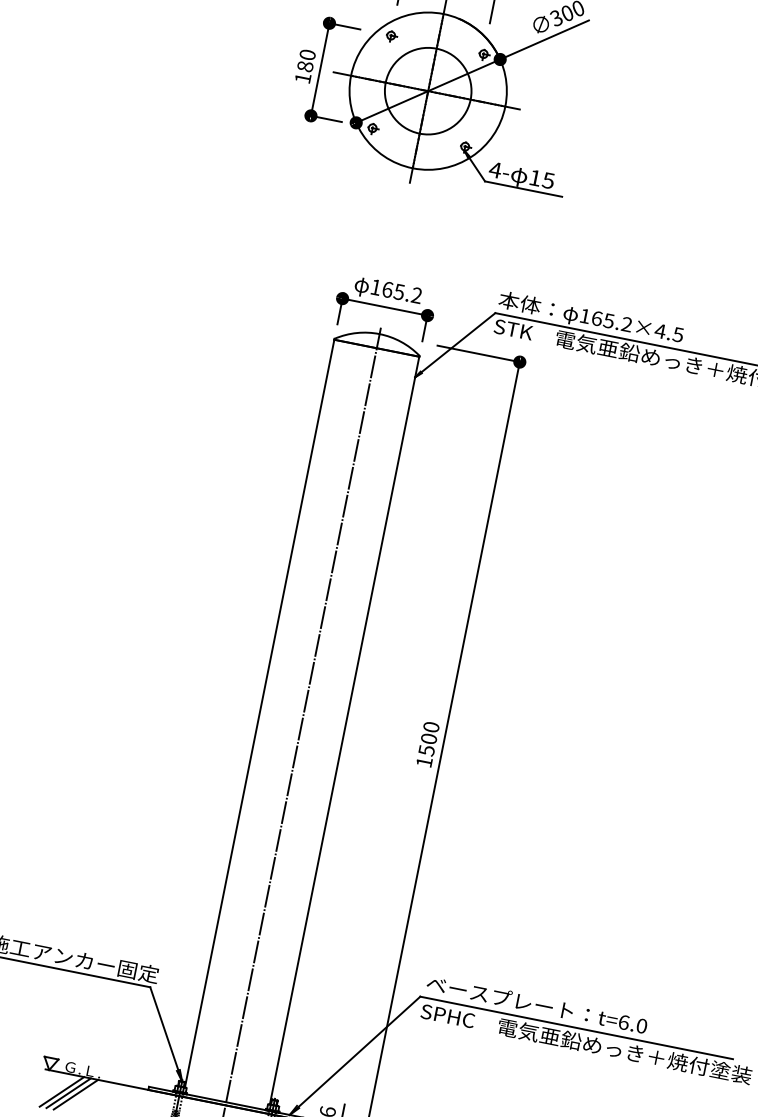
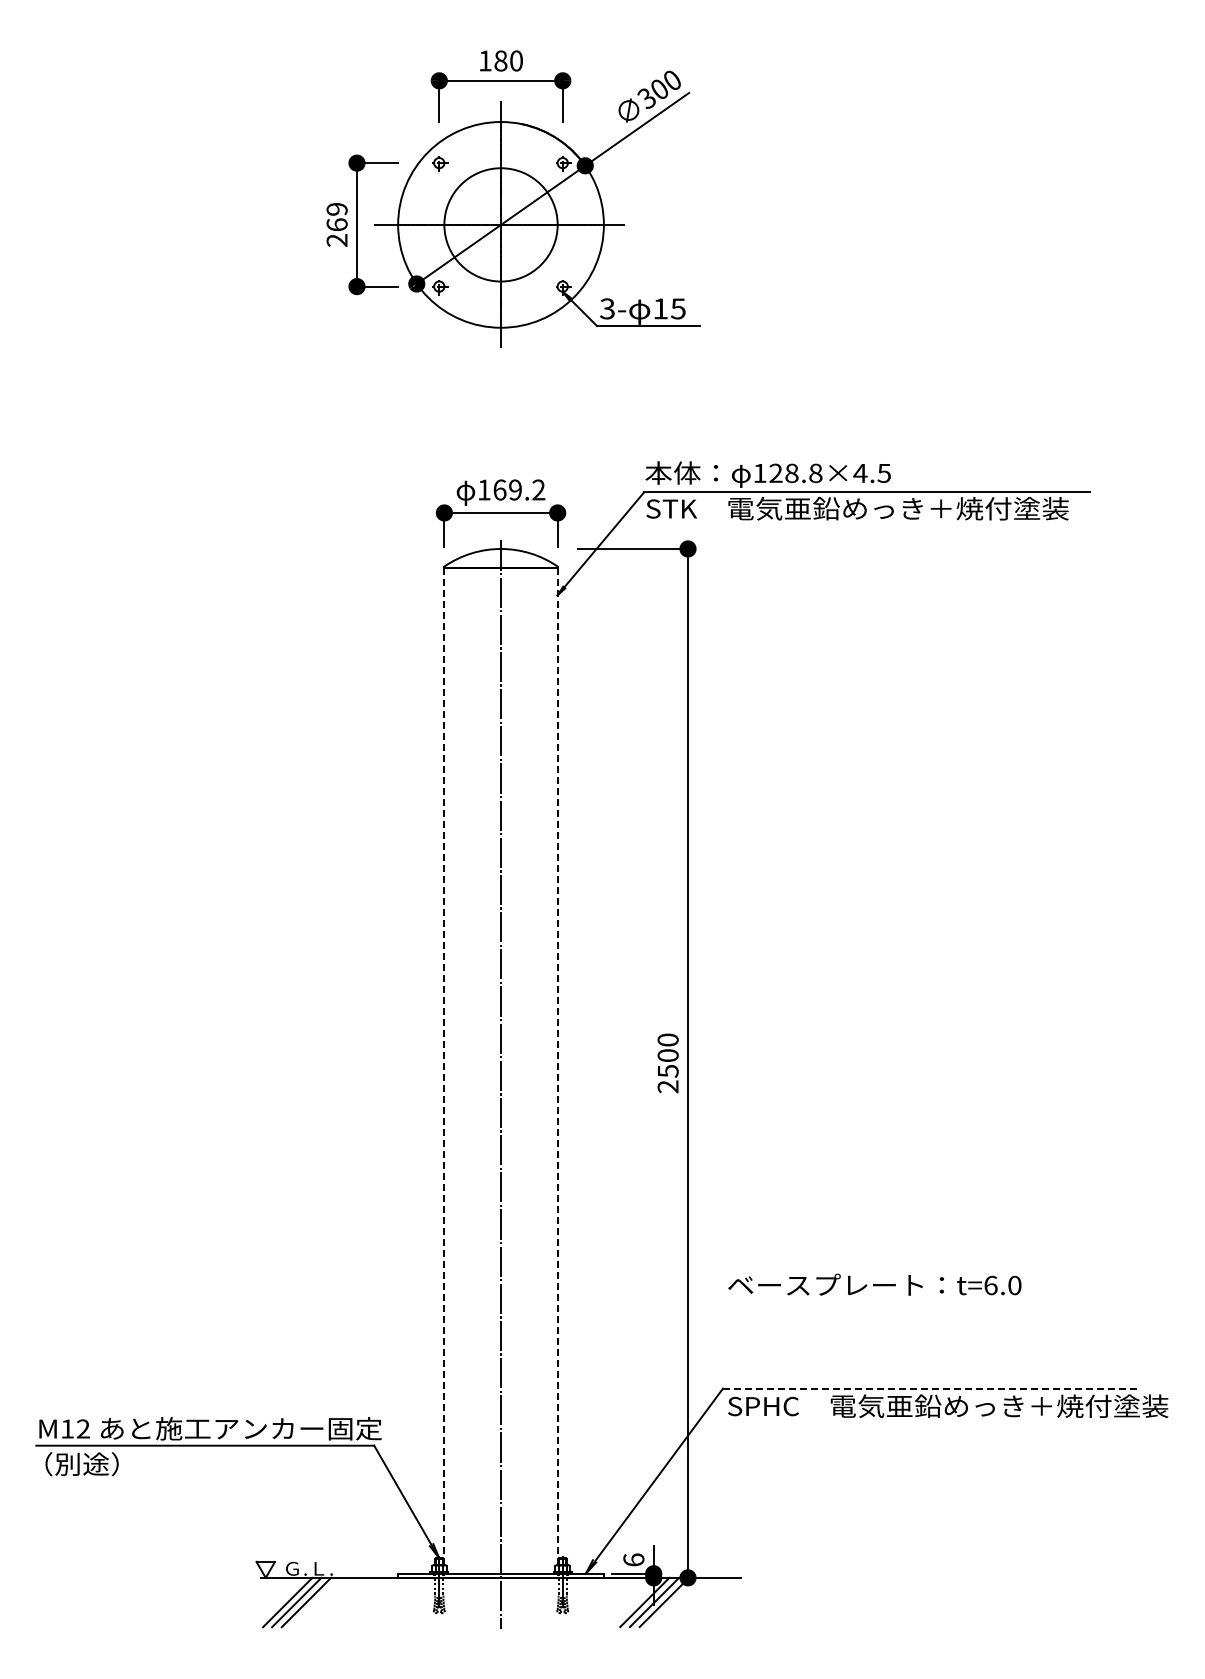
text: (304, 66) -> (336, 224), 180 -> 269
text: (495, 169) -> (607, 308), 4- -> 3-
text: (398, 291) -> (514, 489), 165.2 -> 169.2
text: (611, 321) -> (795, 473), 165.2×4.5 -> 128.8×4.5
line: (259, 713) -> (444, 1066), solid -> dashed
line: (344, 730) -> (557, 1066), solid -> dashed
text: (423, 761) -> (667, 1086), 1500 -> 2500
text: (536, 1004) -> (874, 1284), moved
line: (576, 1027) -> (931, 1388), solid -> dashed

